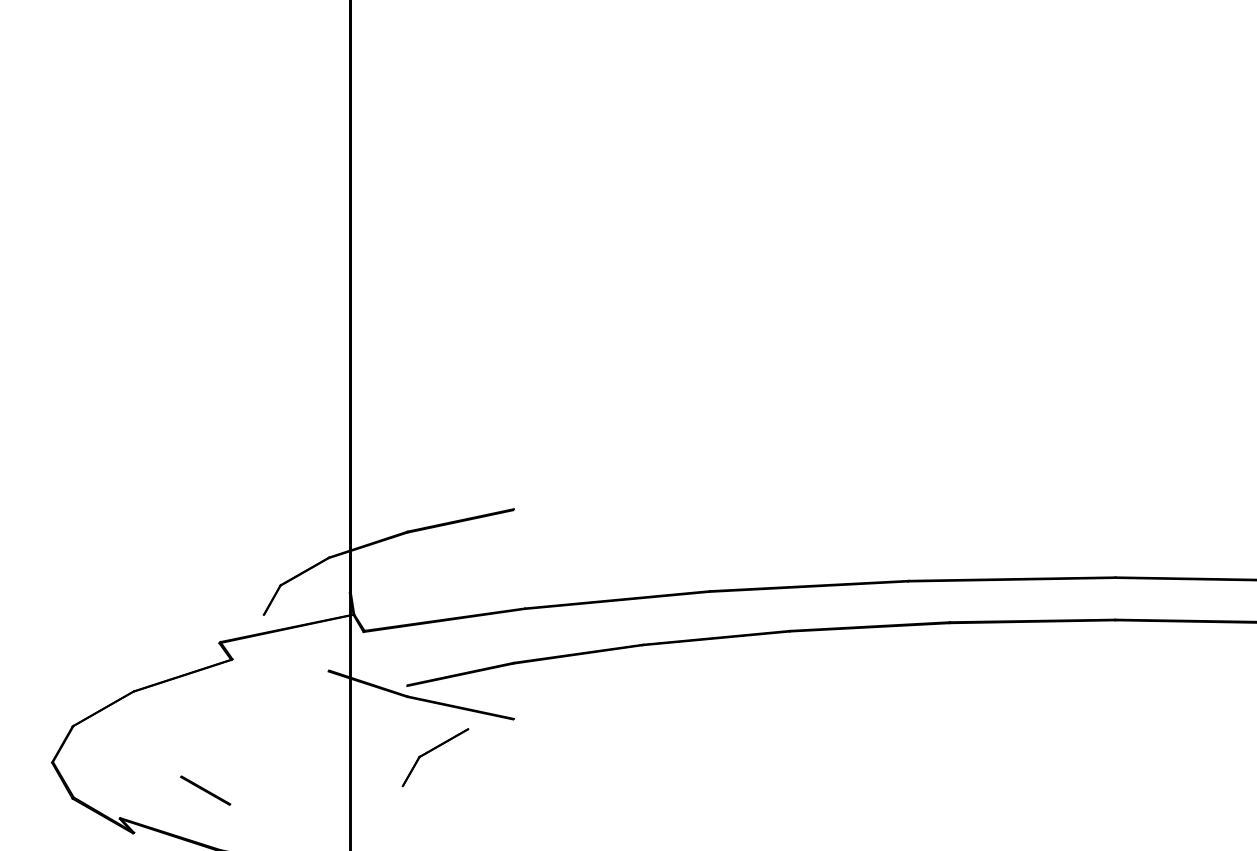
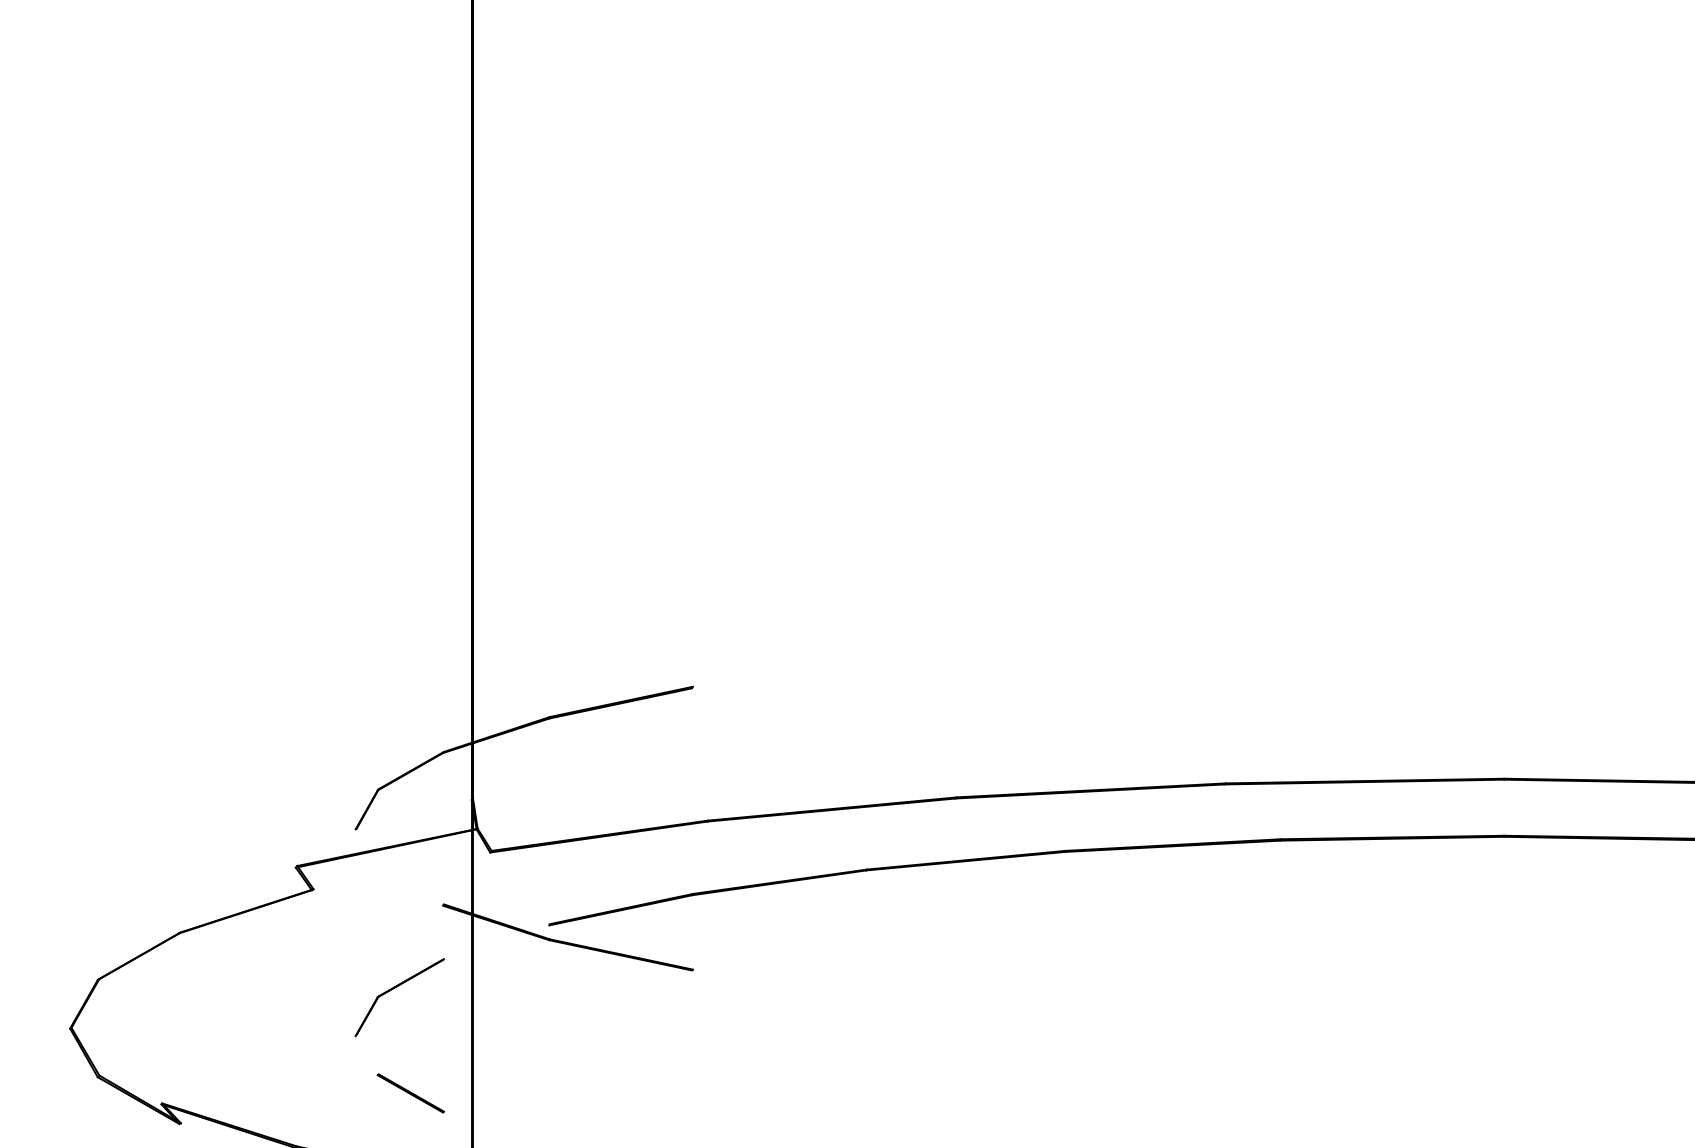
part: (431, 751) -> (394, 989), moved
line: (205, 790) -> (410, 1093), moved

